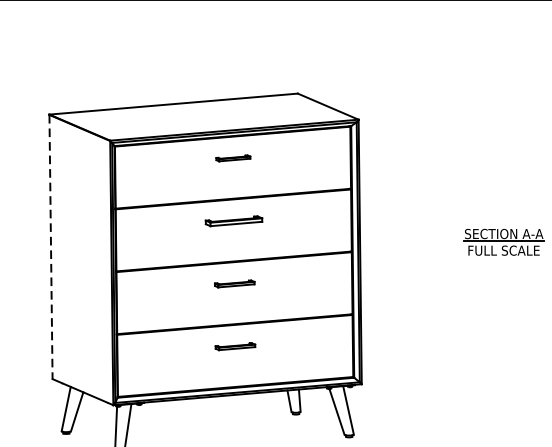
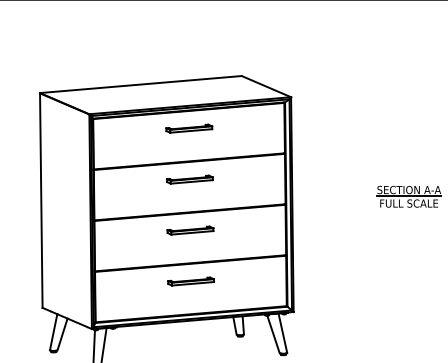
part: (233, 158) -> (189, 128), size x1.67
line: (51, 248) -> (41, 201), dashed -> solid
part: (234, 283) -> (190, 230), size x1.43
part: (234, 346) -> (190, 281), size x1.43

